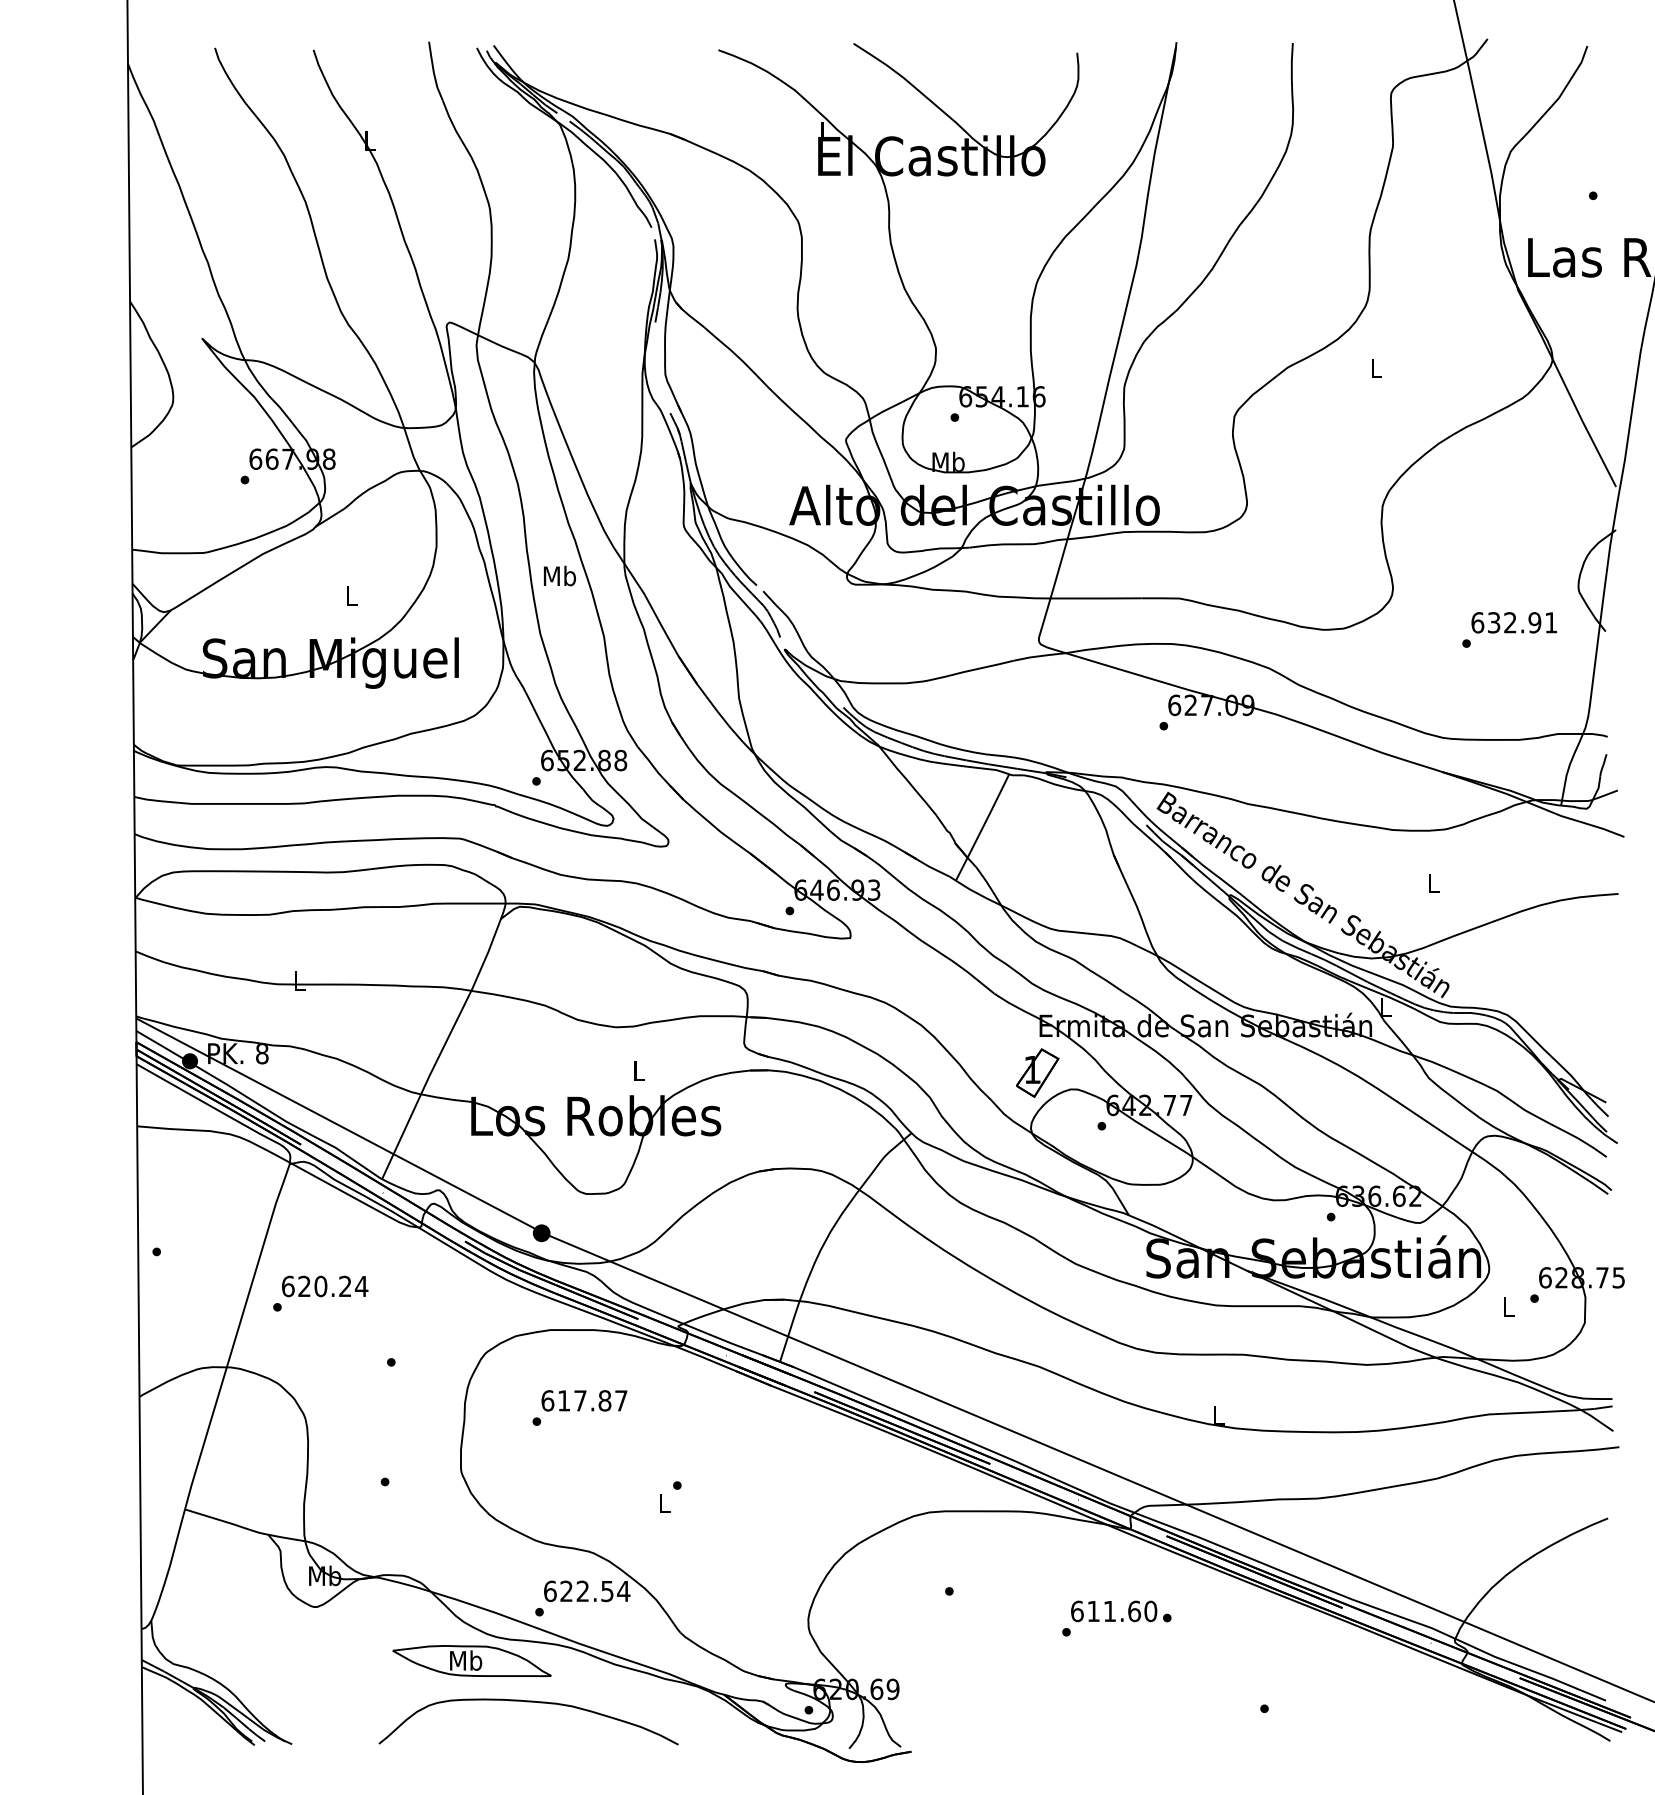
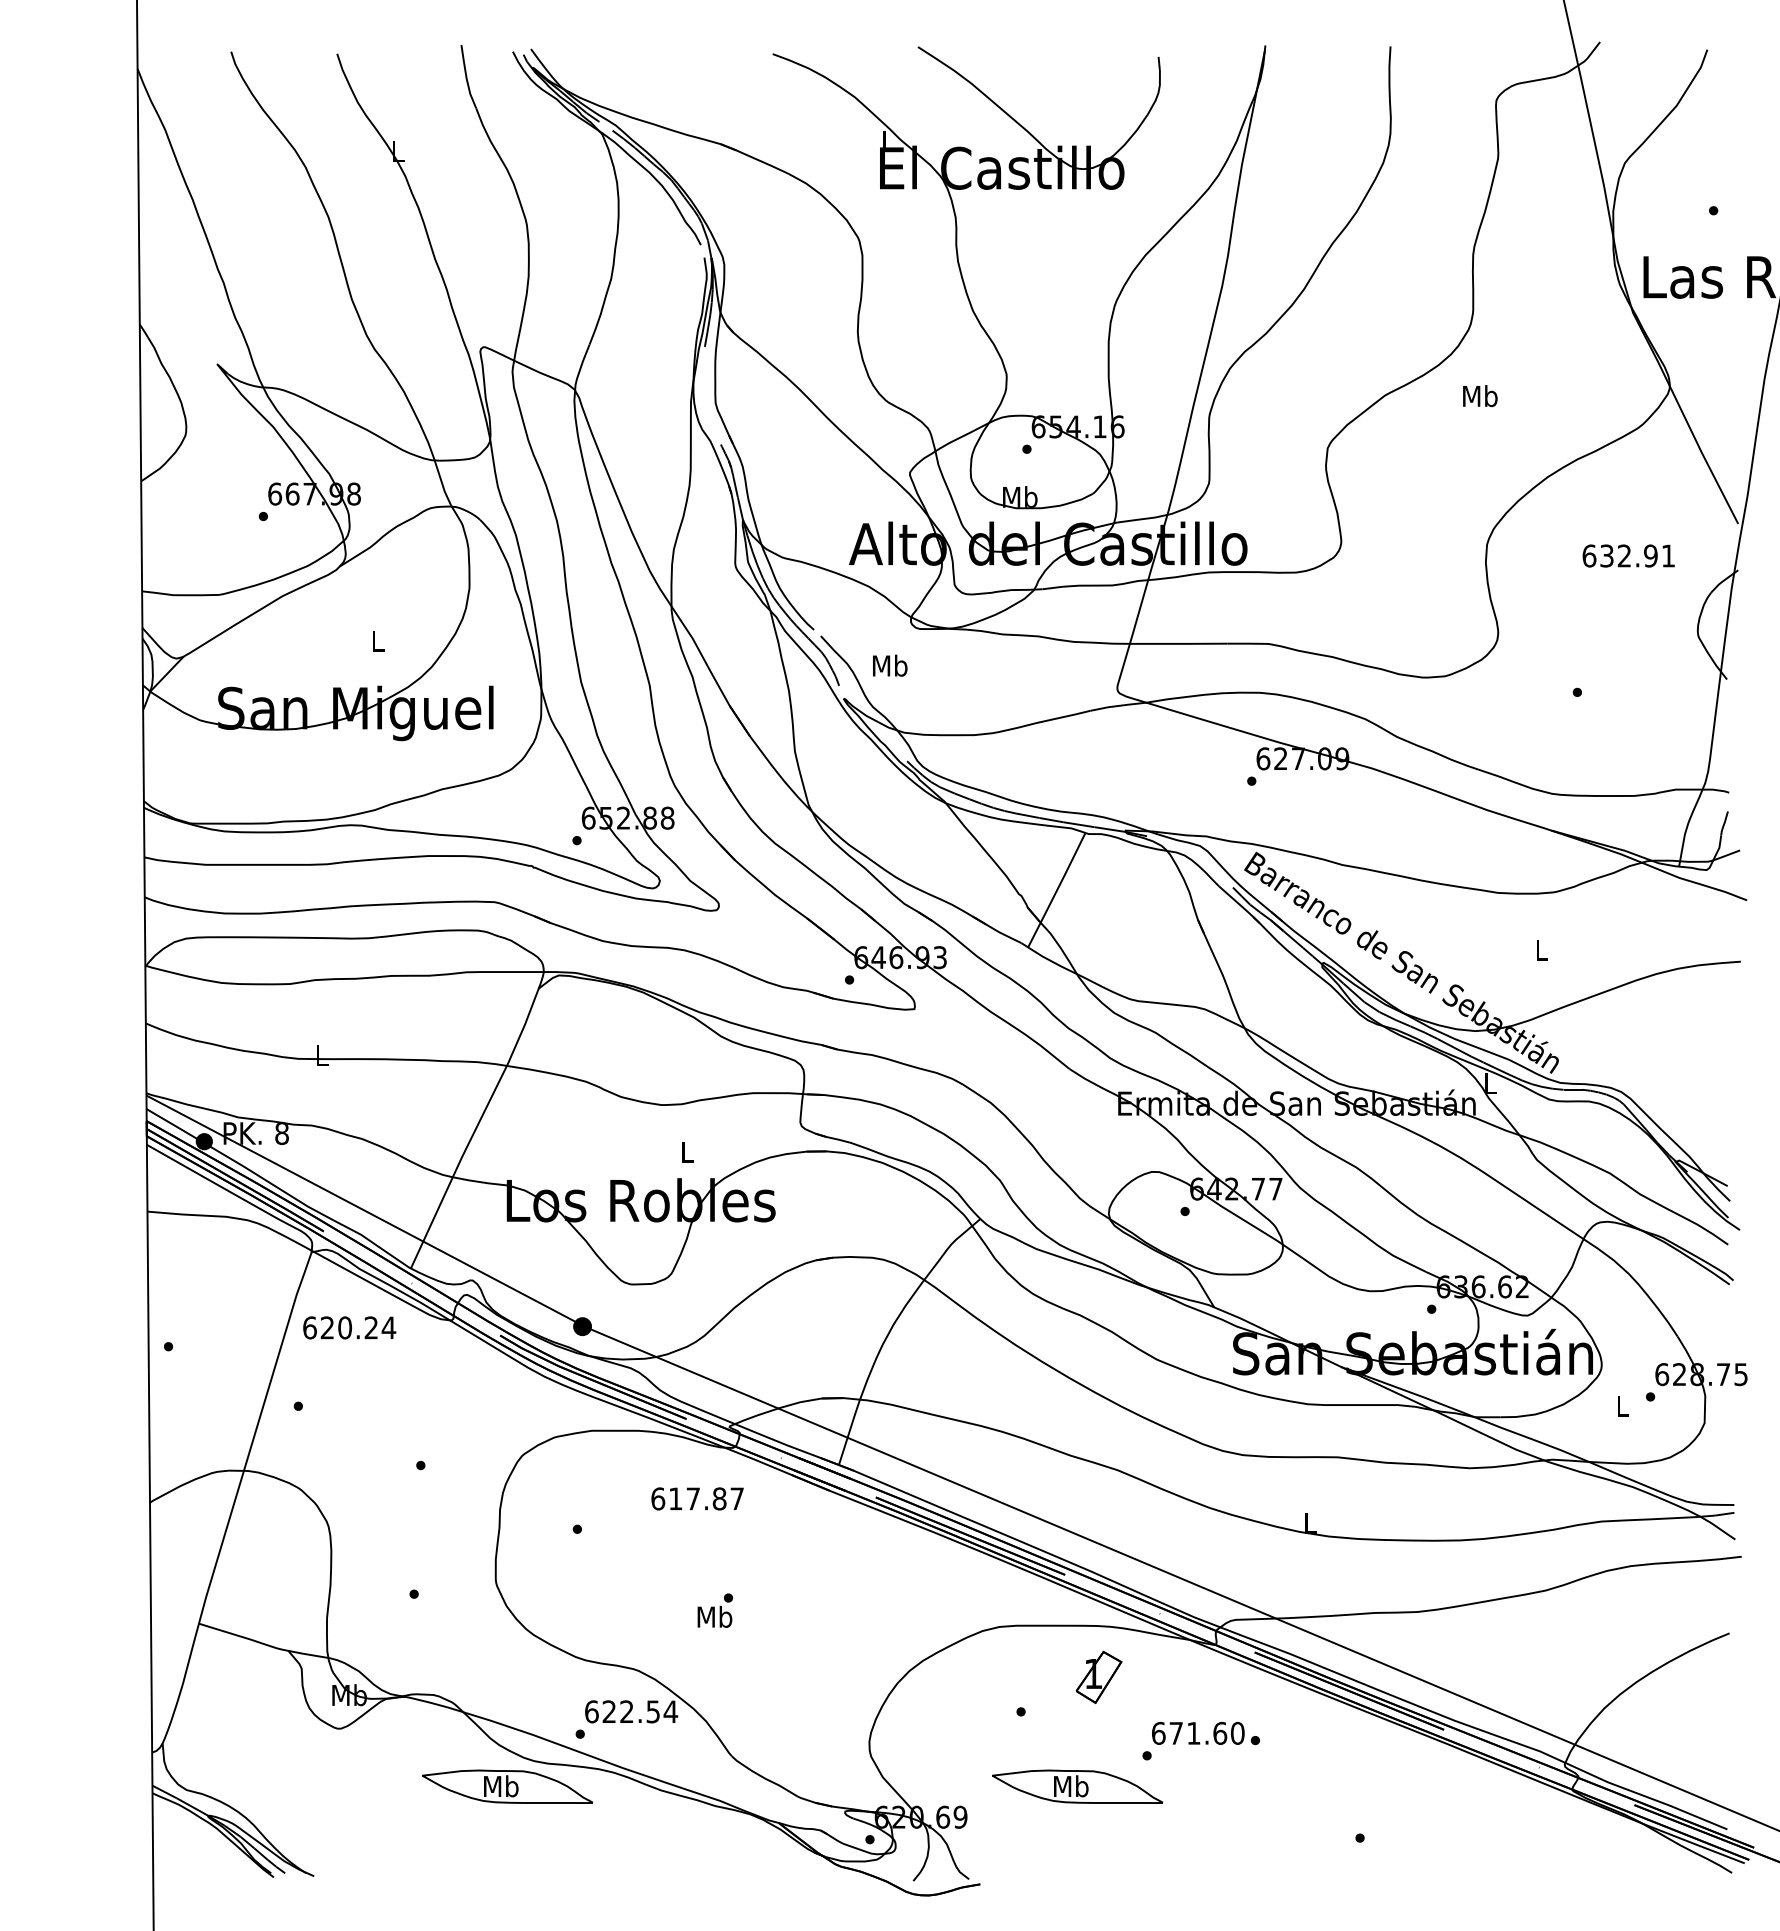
text: (1376, 368) -> (1480, 396), L -> Mb
text: (560, 575) -> (890, 665), moved
text: (1514, 622) -> (1628, 555), moved
part: (1037, 1072) -> (1098, 1676), moved
text: (324, 1286) -> (349, 1327), moved
text: (584, 1400) -> (697, 1498), moved
text: (664, 1502) -> (714, 1616), L -> Mb
text: (1092, 1611) -> (1175, 1733), 611.60 -> 671.60
part: (1001, 1660) -> (1077, 1786), added
curve: (529, 1702) -> (569, 1831), removed

